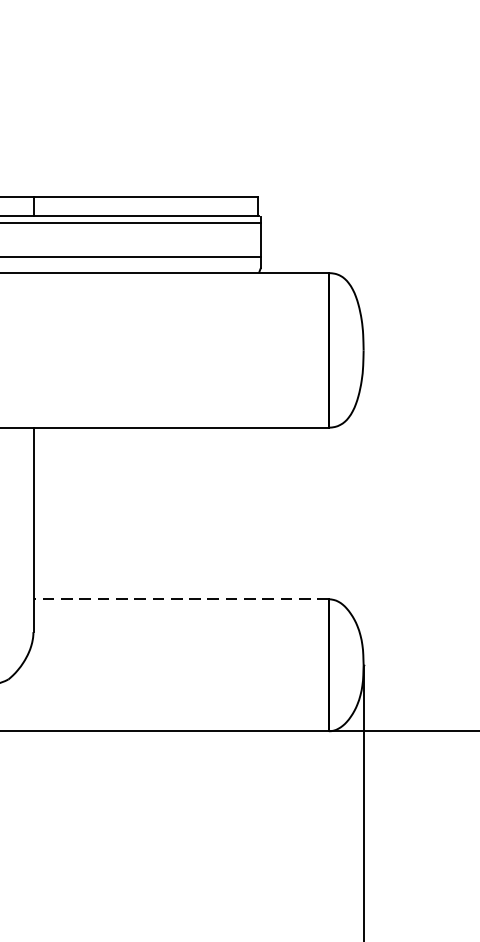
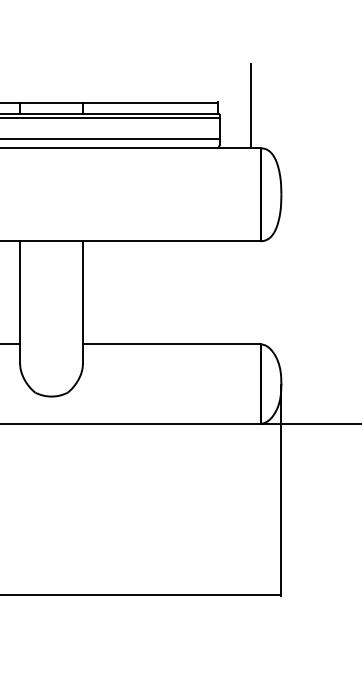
line: (313, 201) -> (251, 105), added
line: (180, 599) -> (171, 344), dashed -> solid

